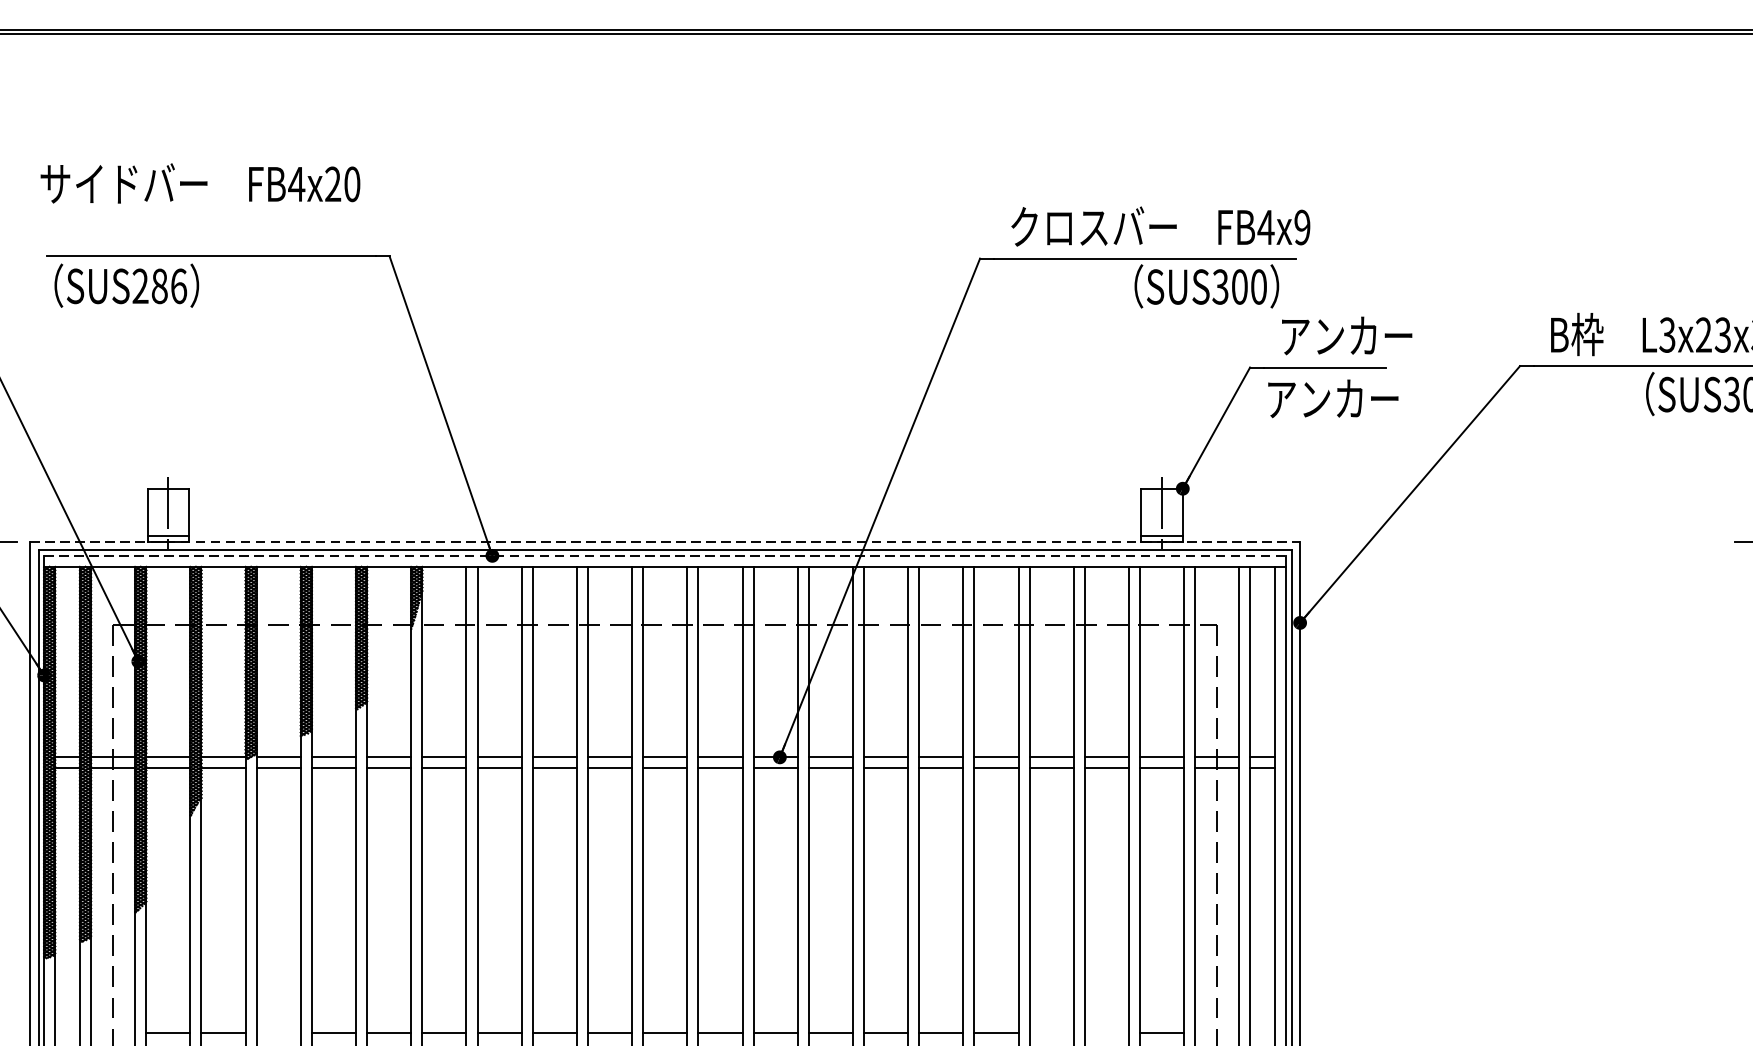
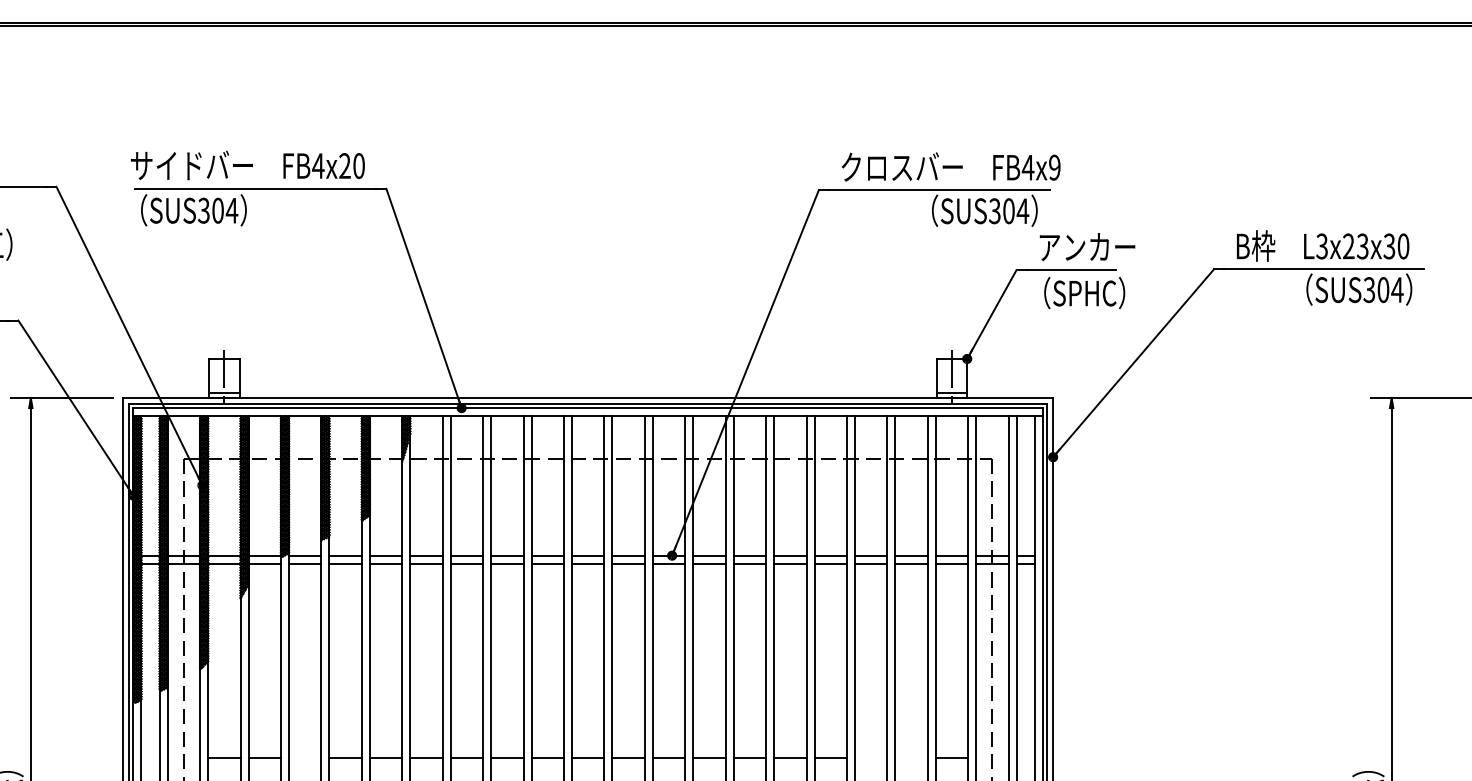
text: (199, 183) -> (247, 165), moved
text: (160, 286) -> (218, 210), SUS286 -> SUS304
text: (1258, 287) -> (1022, 211), SUS300 -> SUS304
text: (1333, 397) -> (1077, 292), アンカー -> （SPHC）
line: (665, 542) -> (588, 398), dashed -> solid
line: (665, 556) -> (588, 408), dashed -> solid

